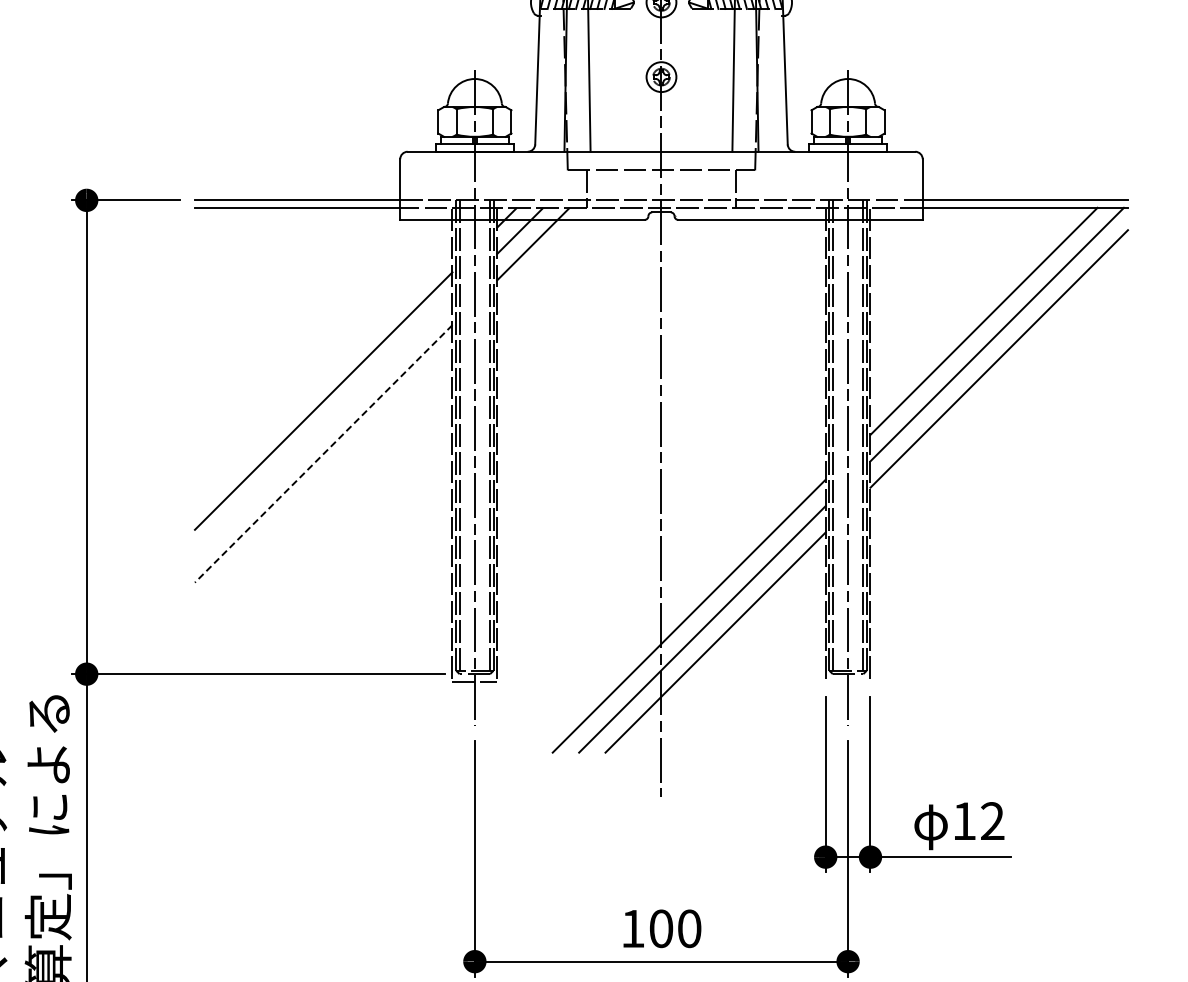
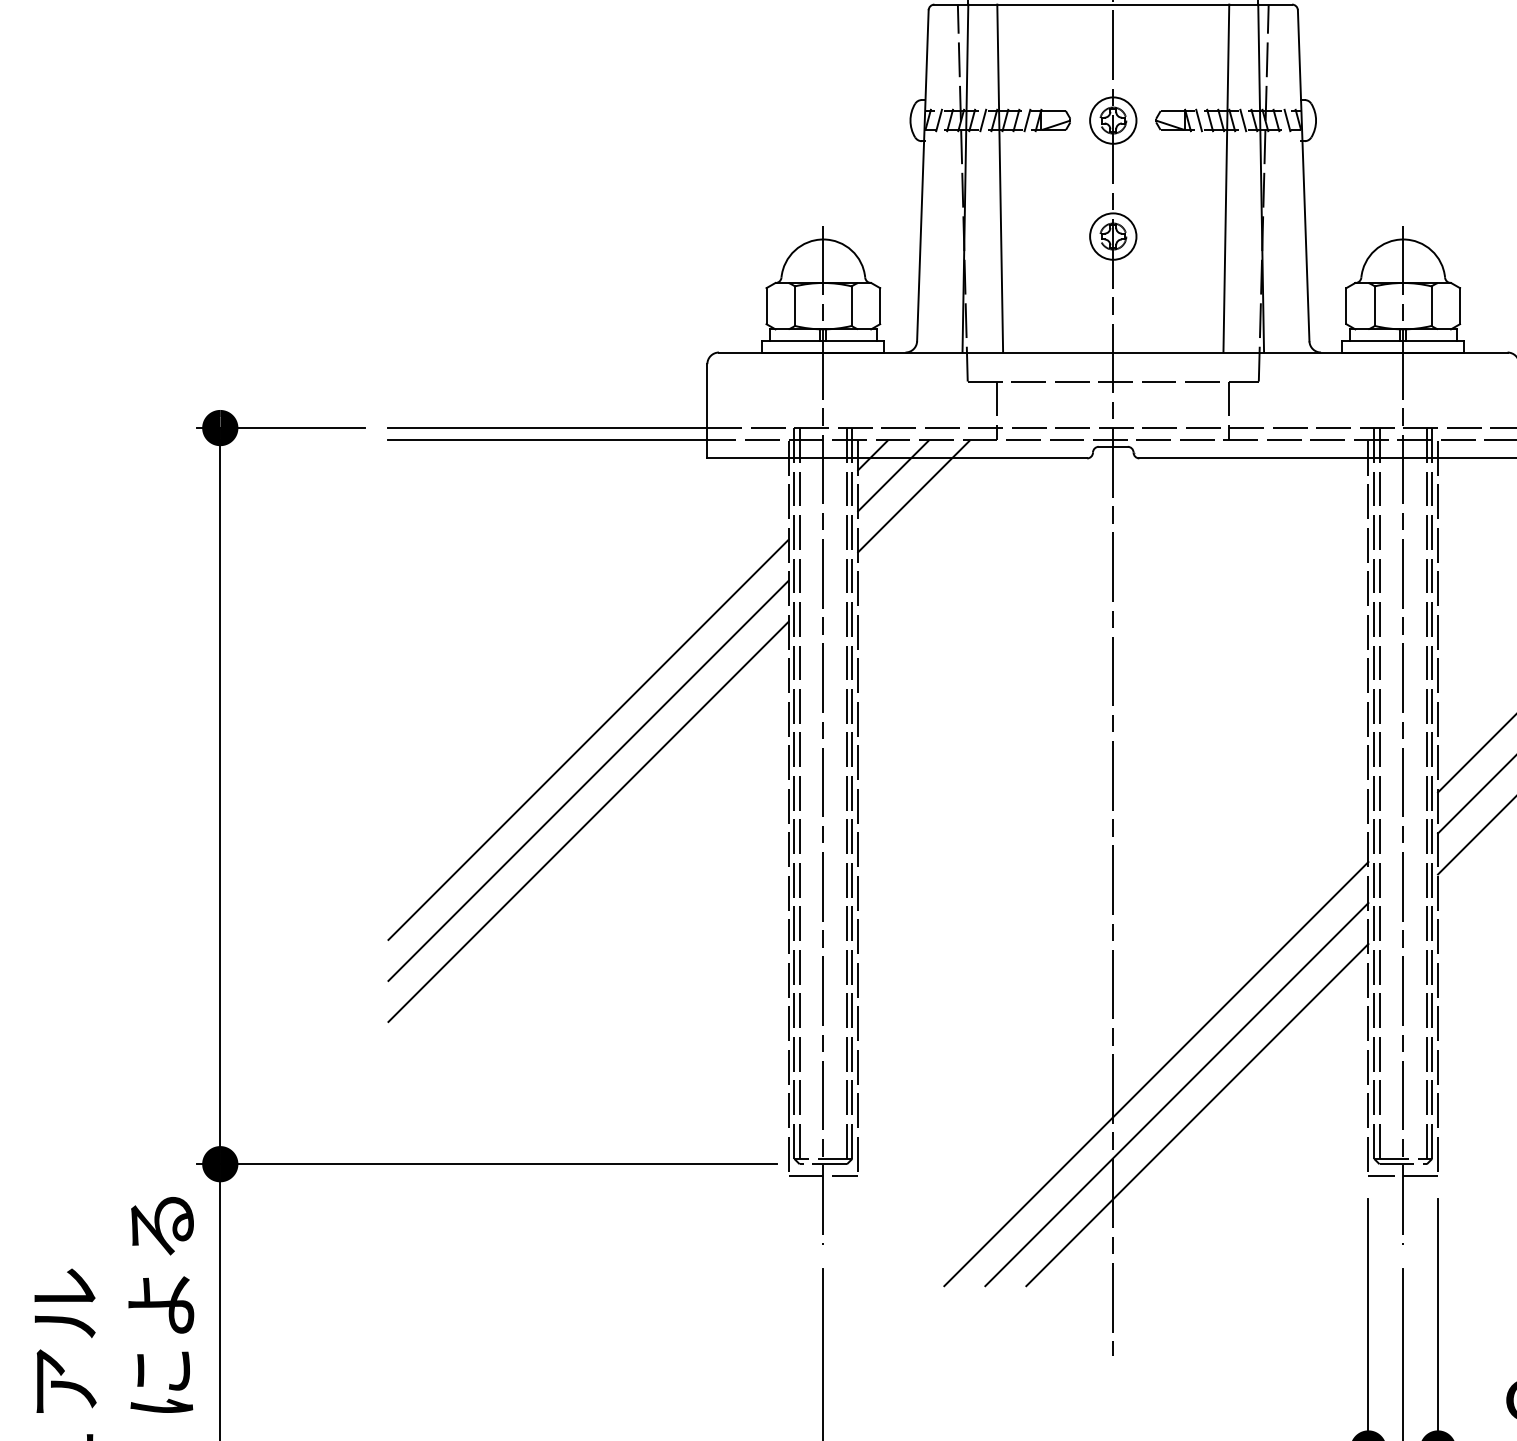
line: (323, 427) -> (588, 780), added
line: (323, 454) -> (588, 822), dashed -> solid
line: (847, 681) -> (1402, 1175), added

